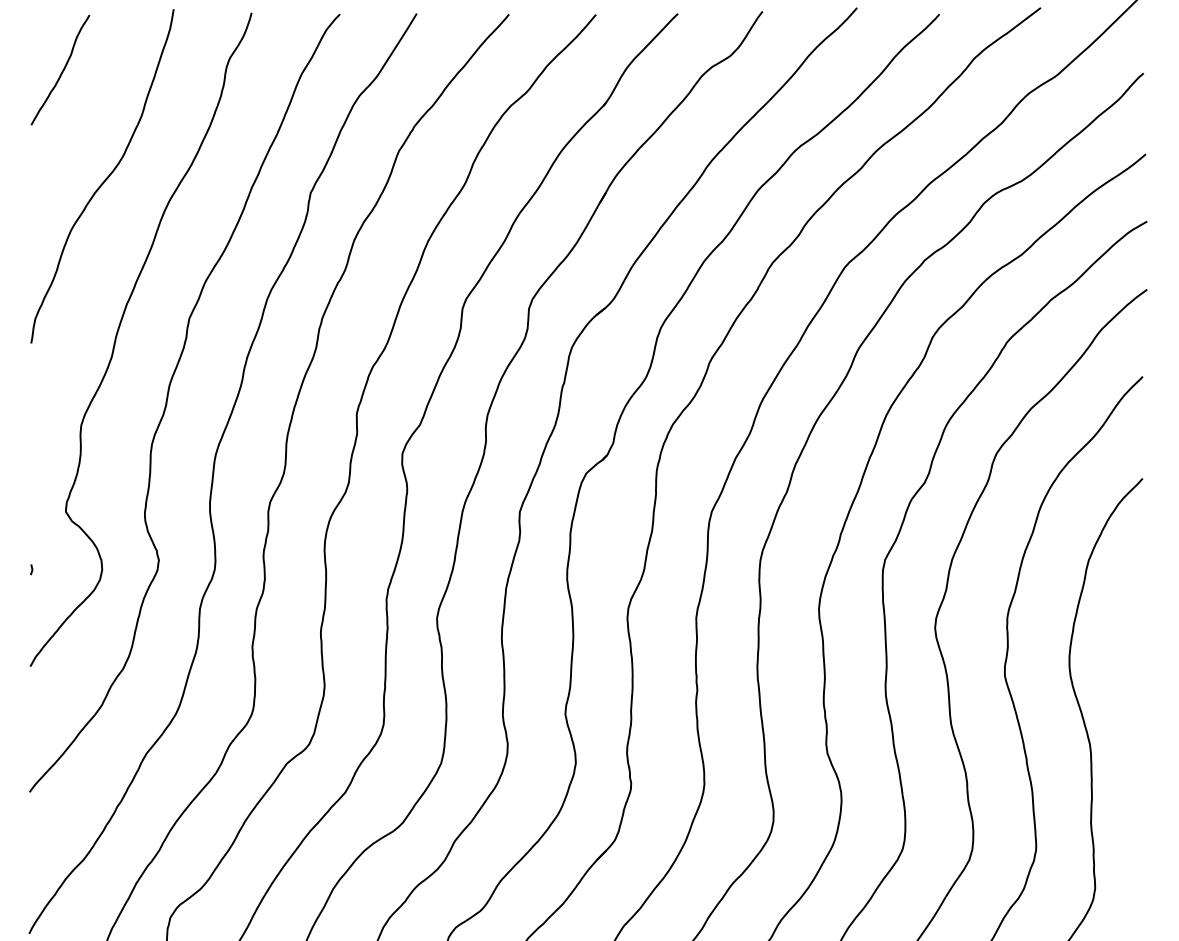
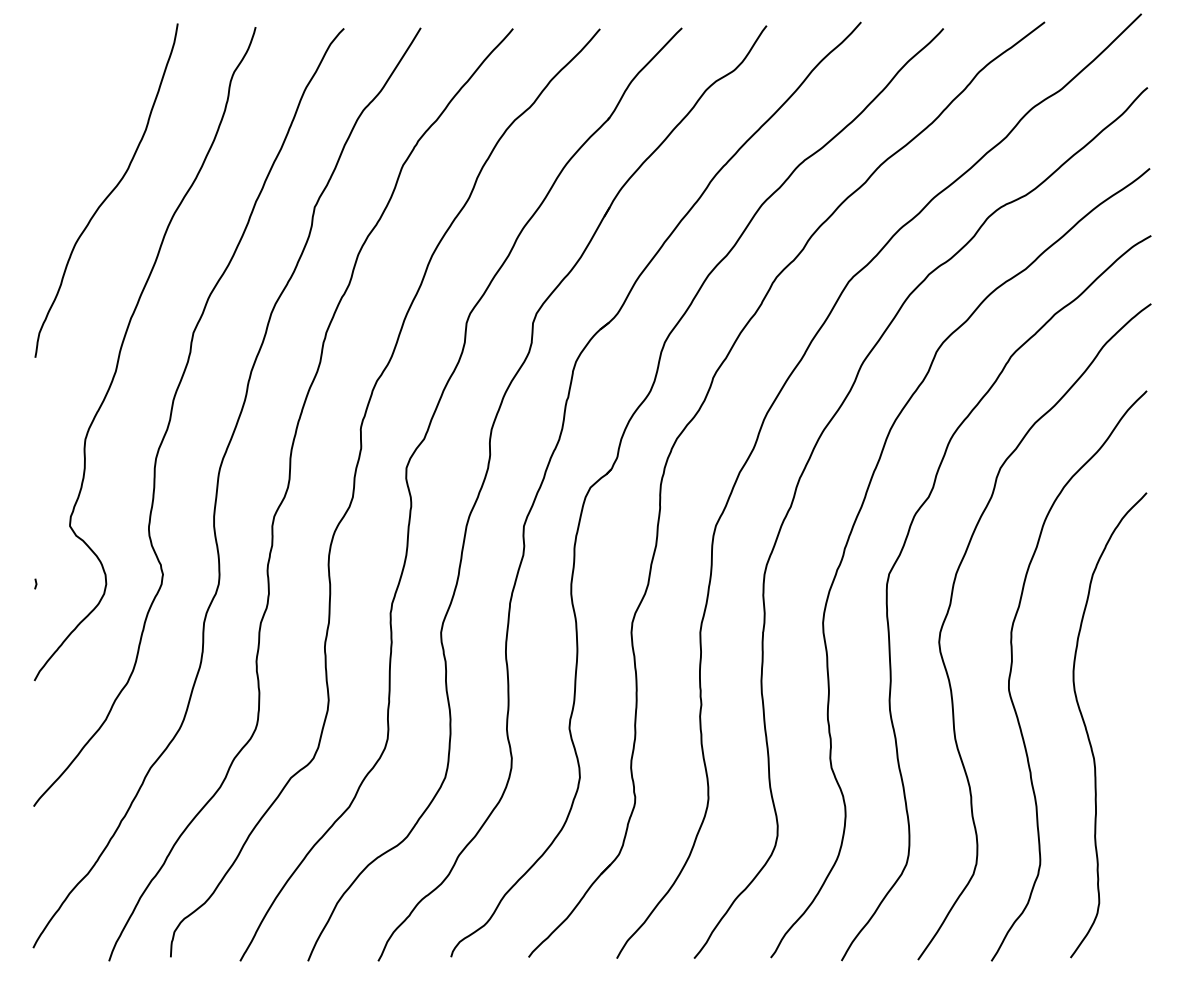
curve: (62, 70) -> (66, 84), removed

